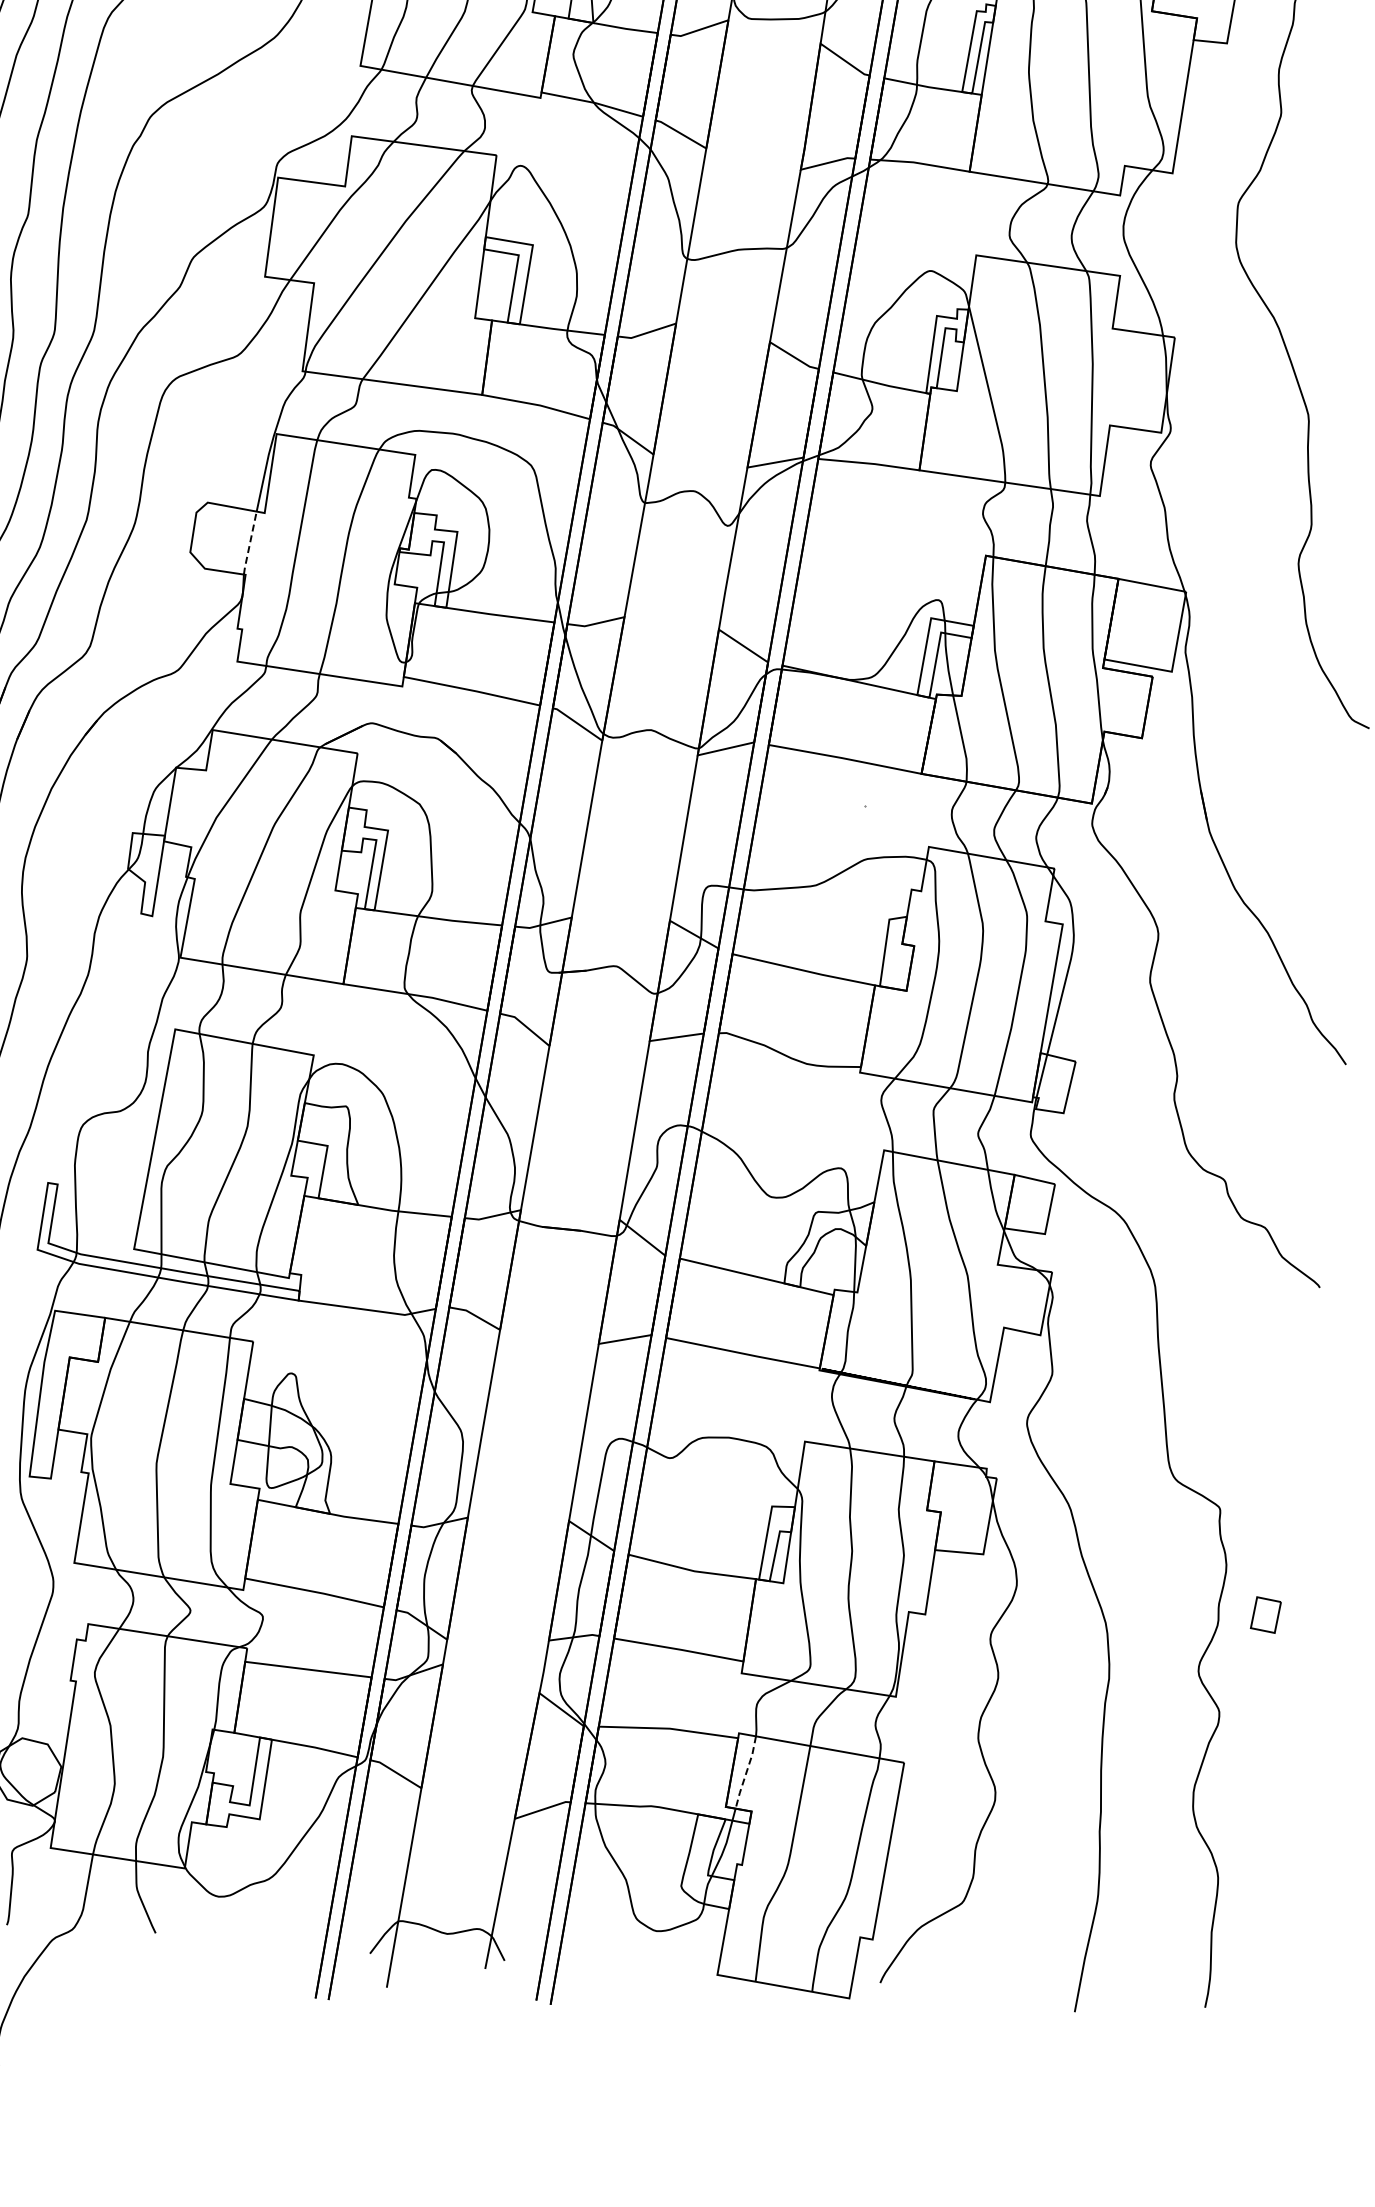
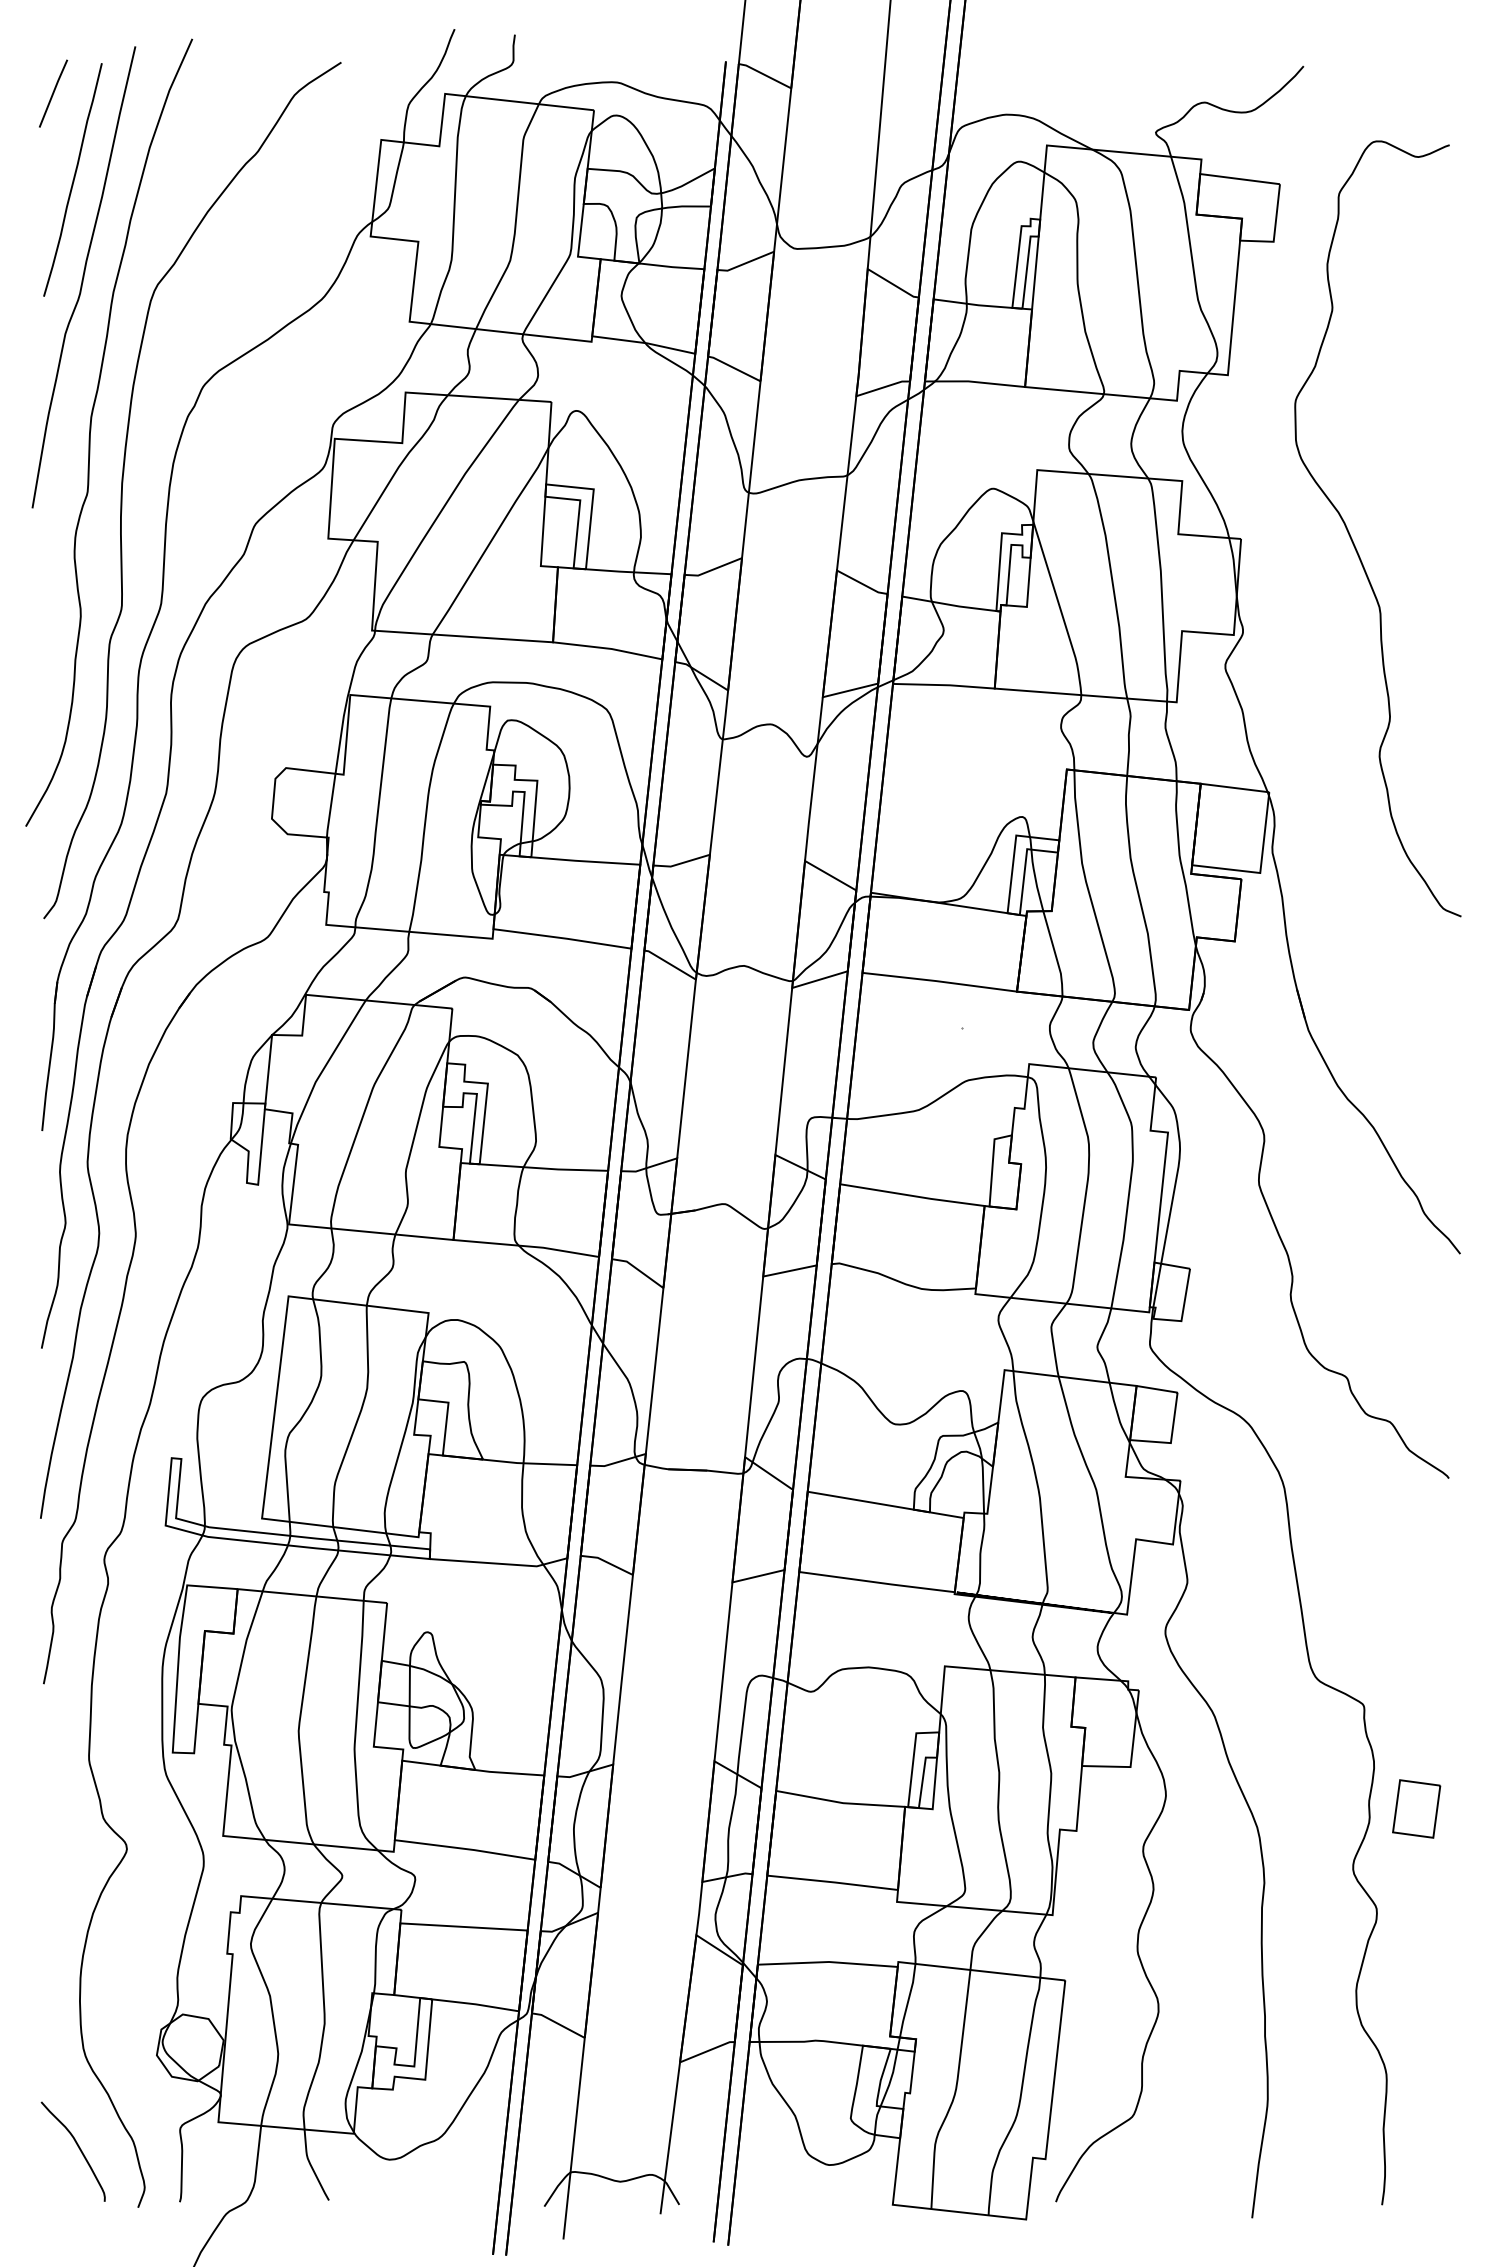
line: (249, 543) -> (330, 806), dashed -> solid
part: (1265, 1614) -> (1416, 1808), size x1.67
line: (746, 1773) -> (908, 2001), dashed -> solid

